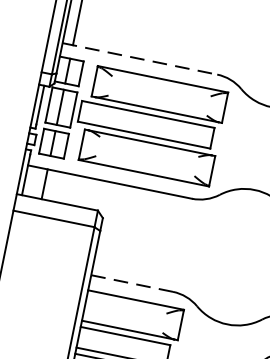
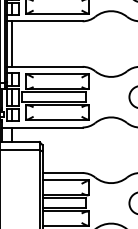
line: (139, 58) -> (44, 66), dashed -> solid
line: (131, 284) -> (62, 173), dashed -> solid

